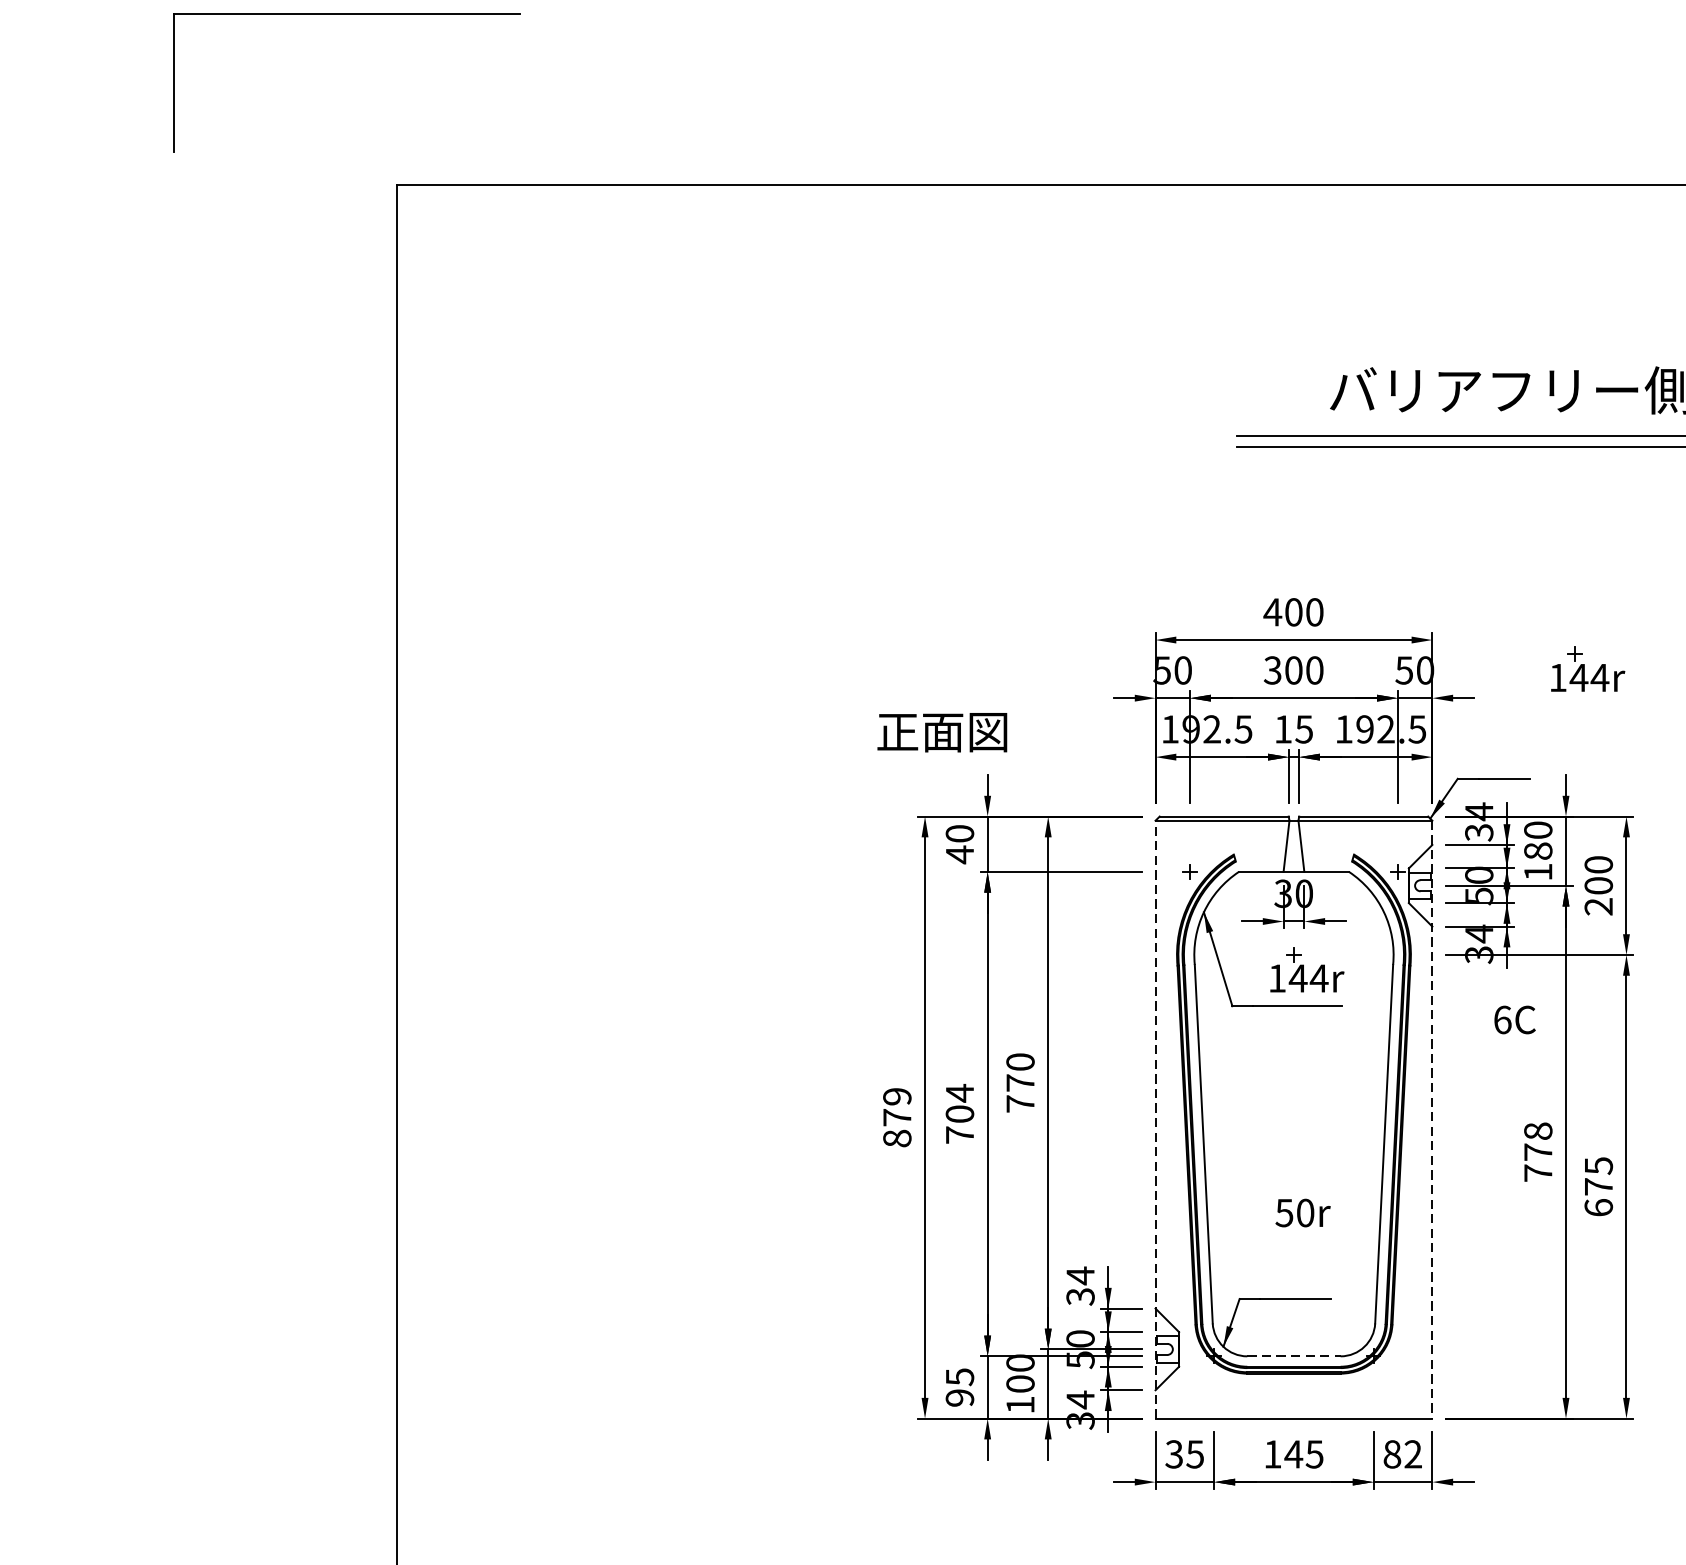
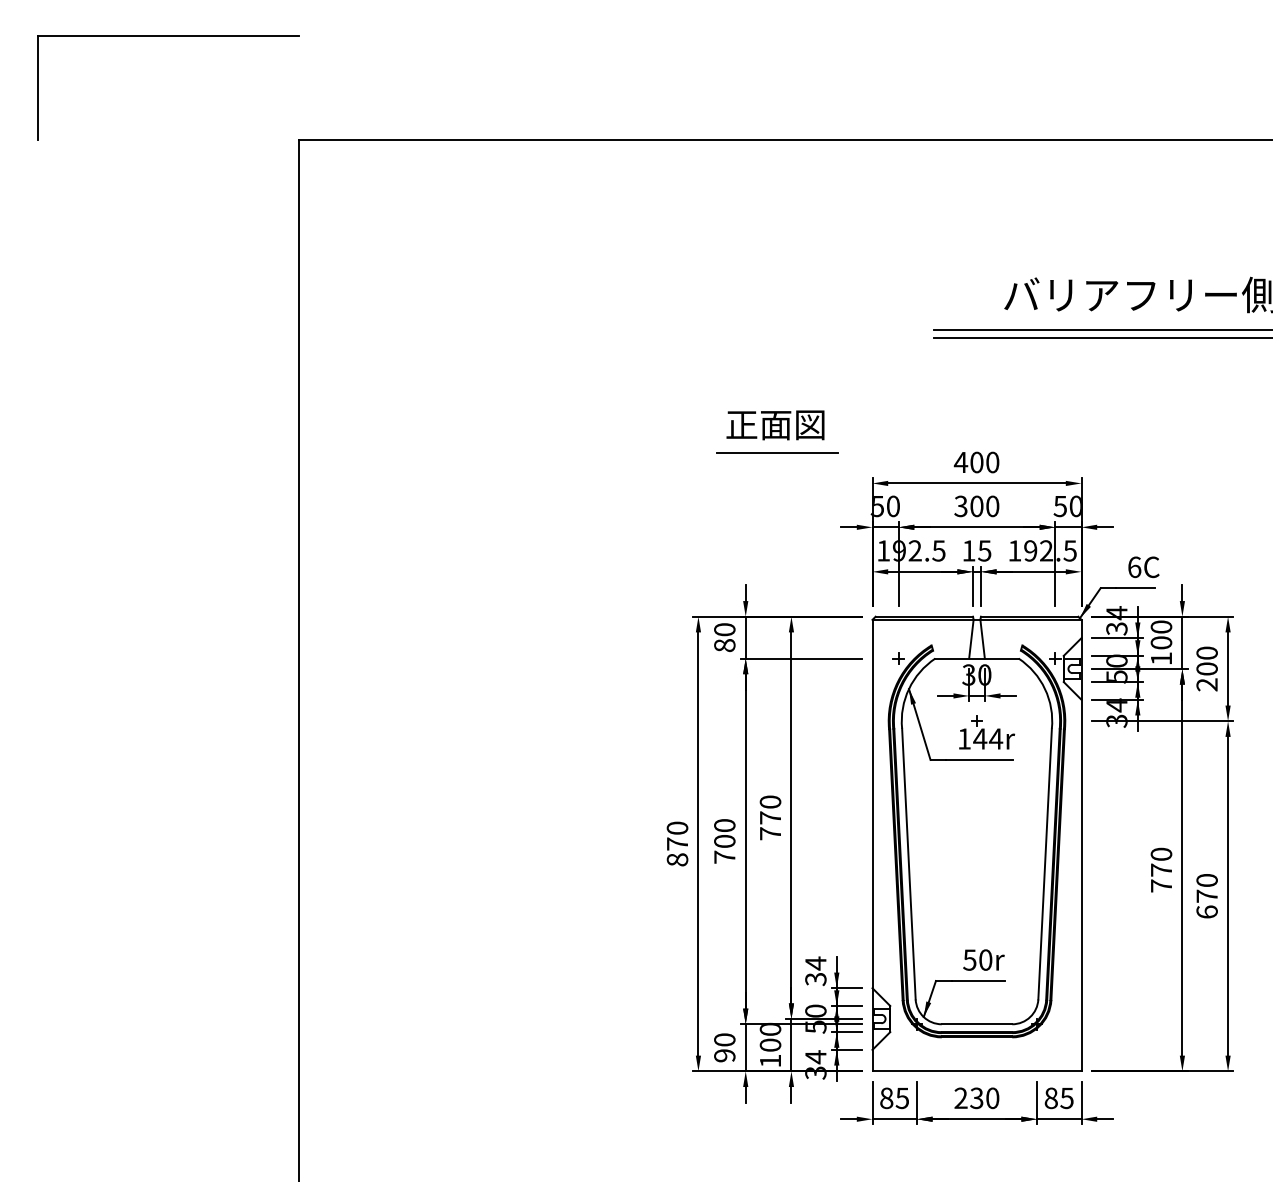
part: (346, 15) -> (168, 36), moved
line: (1029, 600) -> (777, 453), added
part: (1588, 669) -> (1199, 505), removed
text: (942, 732) -> (775, 425), moved
text: (1538, 850) -> (1161, 642), 180 -> 100
text: (959, 854) -> (724, 645), 40 -> 80
text: (1514, 1020) -> (1143, 567), moved
text: (959, 1093) -> (724, 825), 704 -> 700
text: (897, 1095) -> (677, 827), 879 -> 870
line: (1155, 1119) -> (872, 845), dashed -> solid
line: (1432, 1119) -> (1081, 845), dashed -> solid
text: (1538, 1130) -> (1161, 853), 778 -> 770
text: (1597, 1165) -> (1206, 880), 675 -> 670
text: (1302, 1212) -> (983, 959), moved
line: (1294, 1356) -> (977, 1024), dashed -> solid
text: (959, 1376) -> (724, 1039), 95 -> 90
text: (1174, 1453) -> (886, 1097), 35 -> 85
text: (1293, 1454) -> (976, 1098), 145 -> 230
text: (1412, 1454) -> (1066, 1098), 82 -> 85

